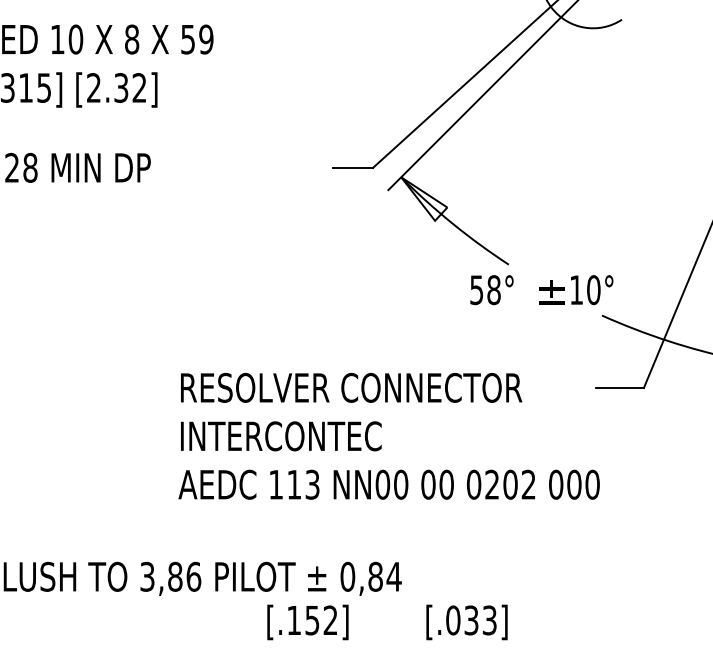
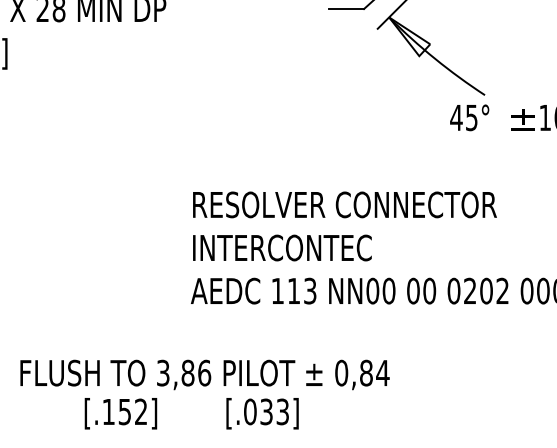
text: (484, 290) -> (463, 118), 58° -> 45°
text: (387, 622) -> (191, 413), moved

